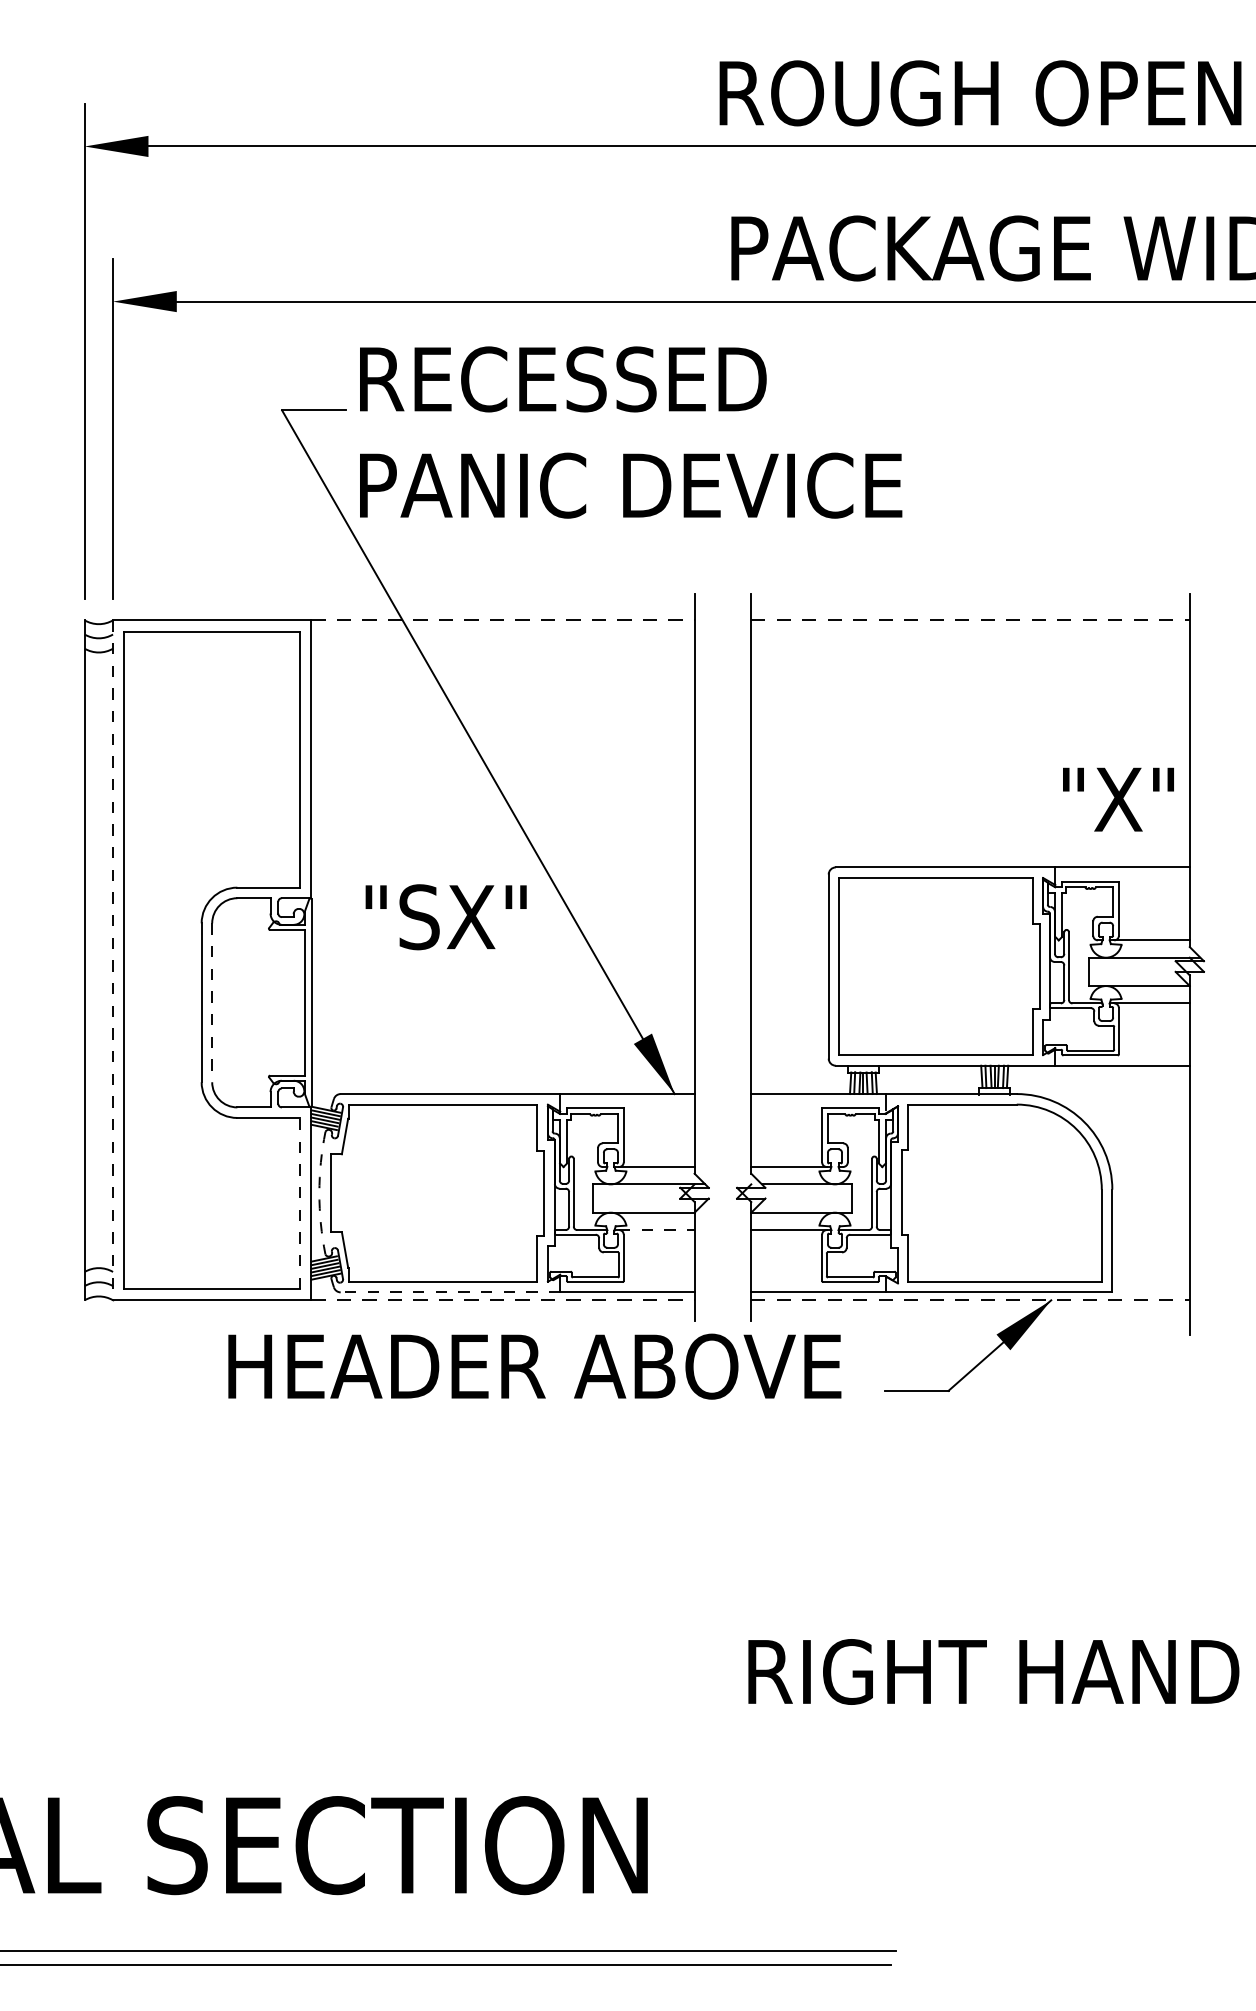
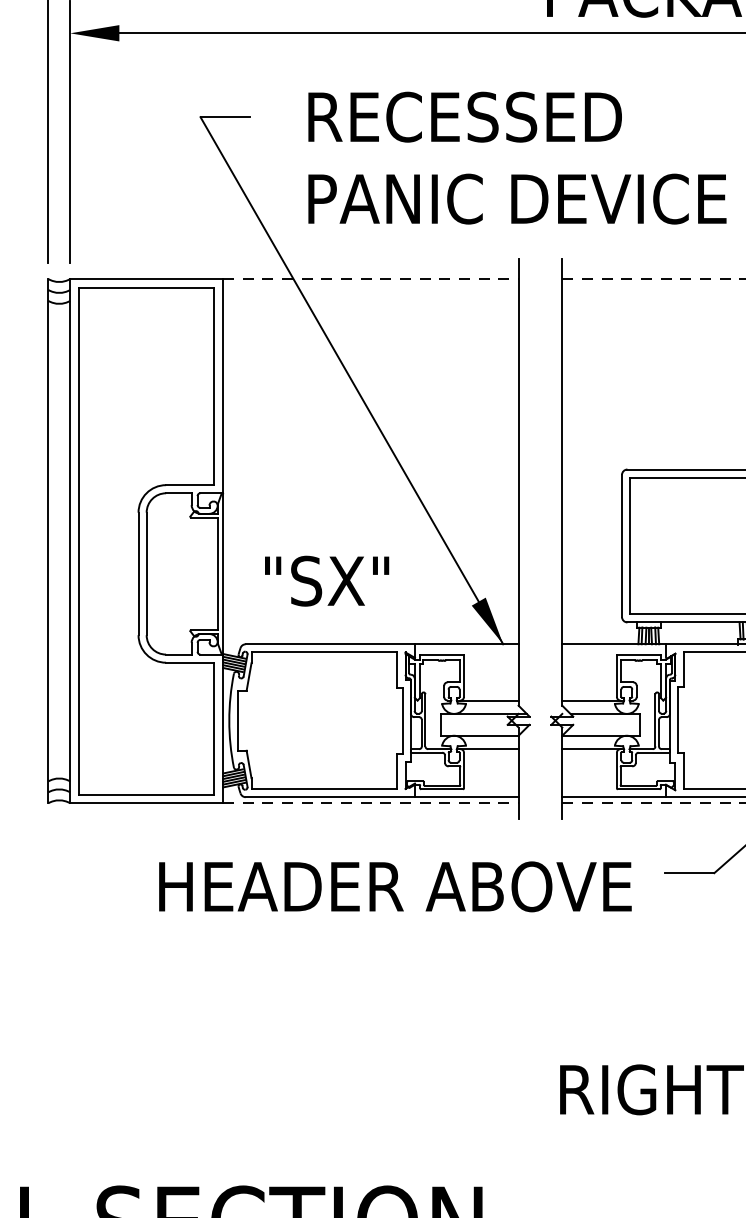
text: (631, 432) -> (517, 158), moved
text: (445, 917) -> (326, 581), moved
line: (113, 960) -> (70, 541), dashed -> solid
line: (212, 1003) -> (146, 574), dashed -> solid
arc: (319, 1193) -> (229, 720), dashed -> solid
line: (300, 1203) -> (214, 728), dashed -> solid
line: (656, 1230) -> (489, 749), dashed -> solid
line: (450, 1292) -> (330, 797), dashed -> solid
text: (534, 1366) -> (395, 886), moved

